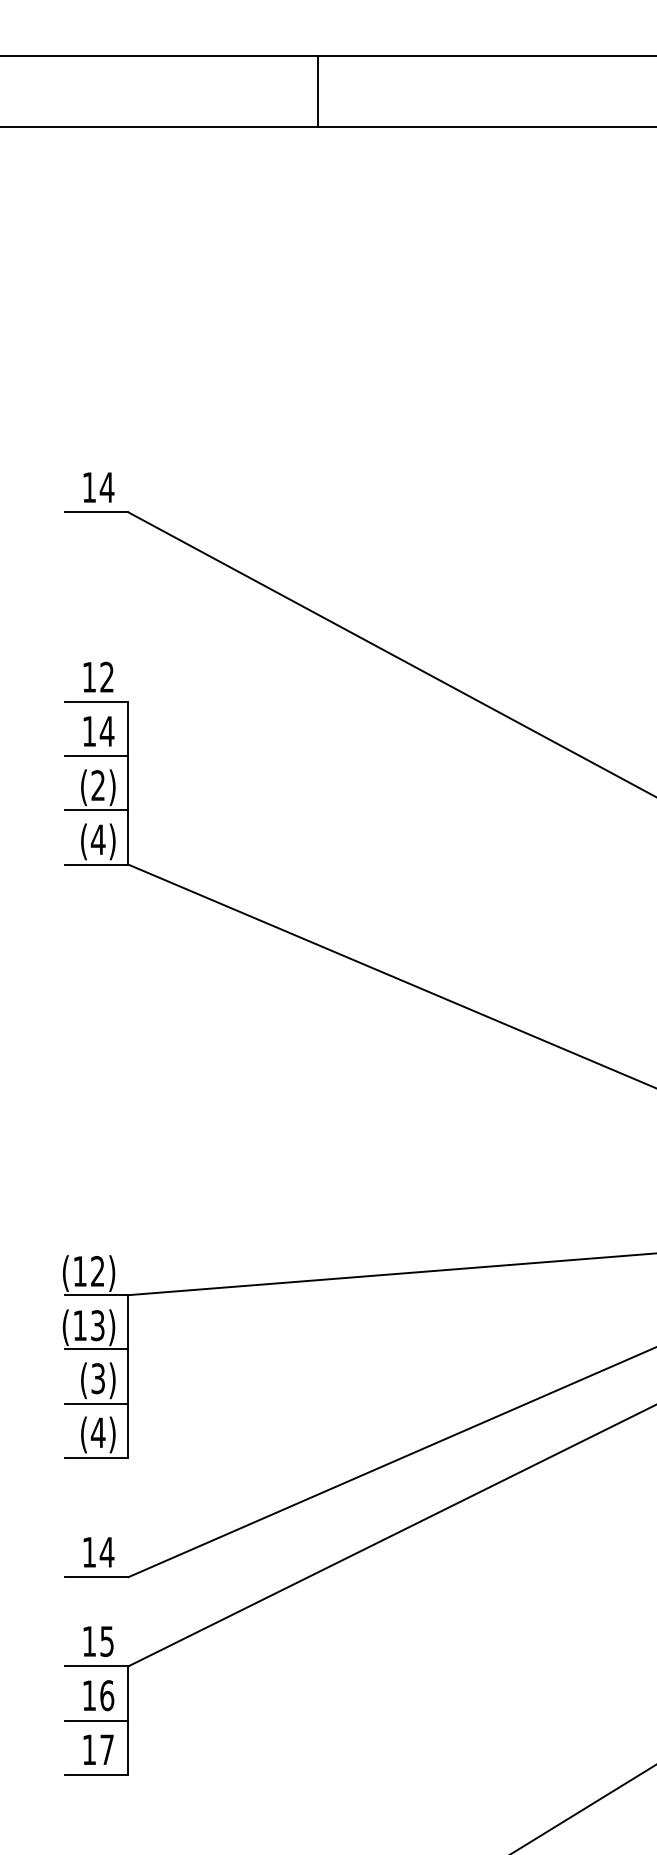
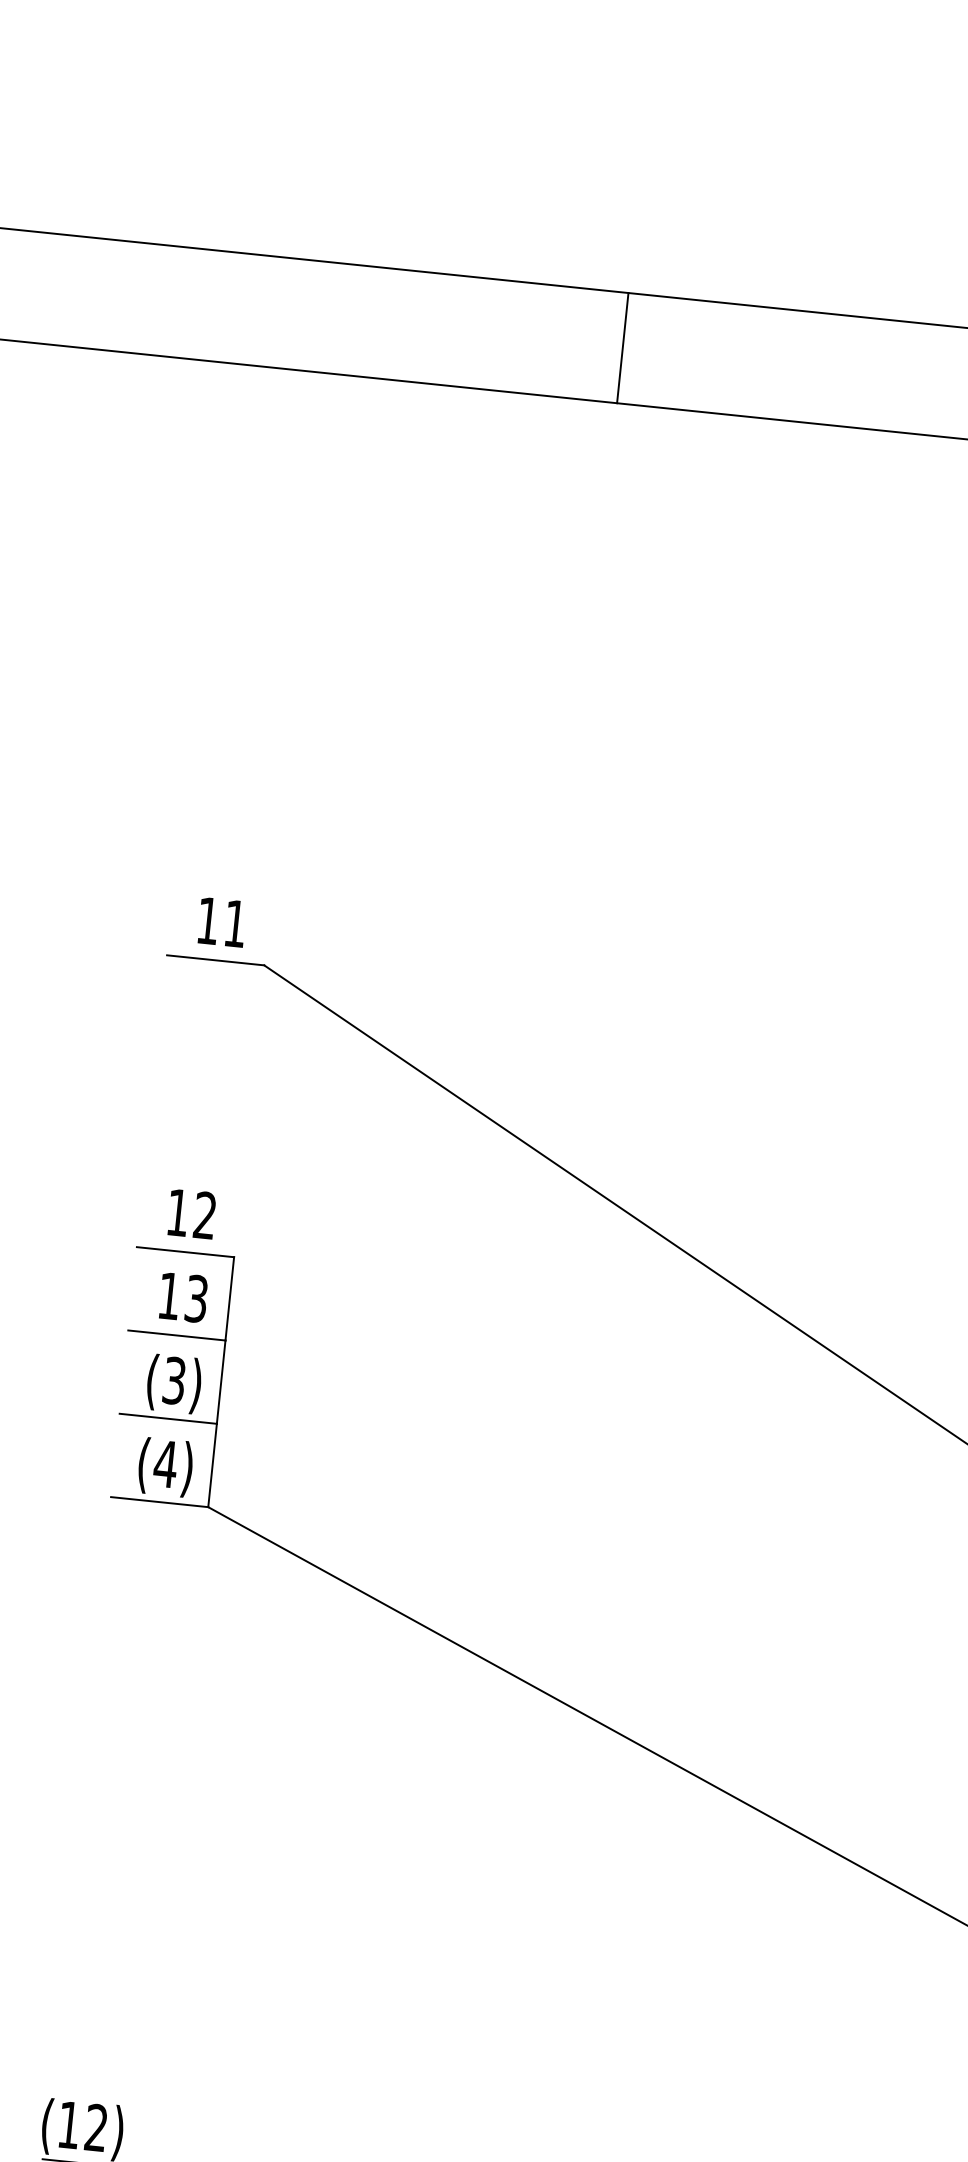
text: (106, 487) -> (234, 923), 14 -> 11
text: (106, 730) -> (195, 1297), 14 -> 13
text: (97, 785) -> (173, 1380), (2) -> (3)

